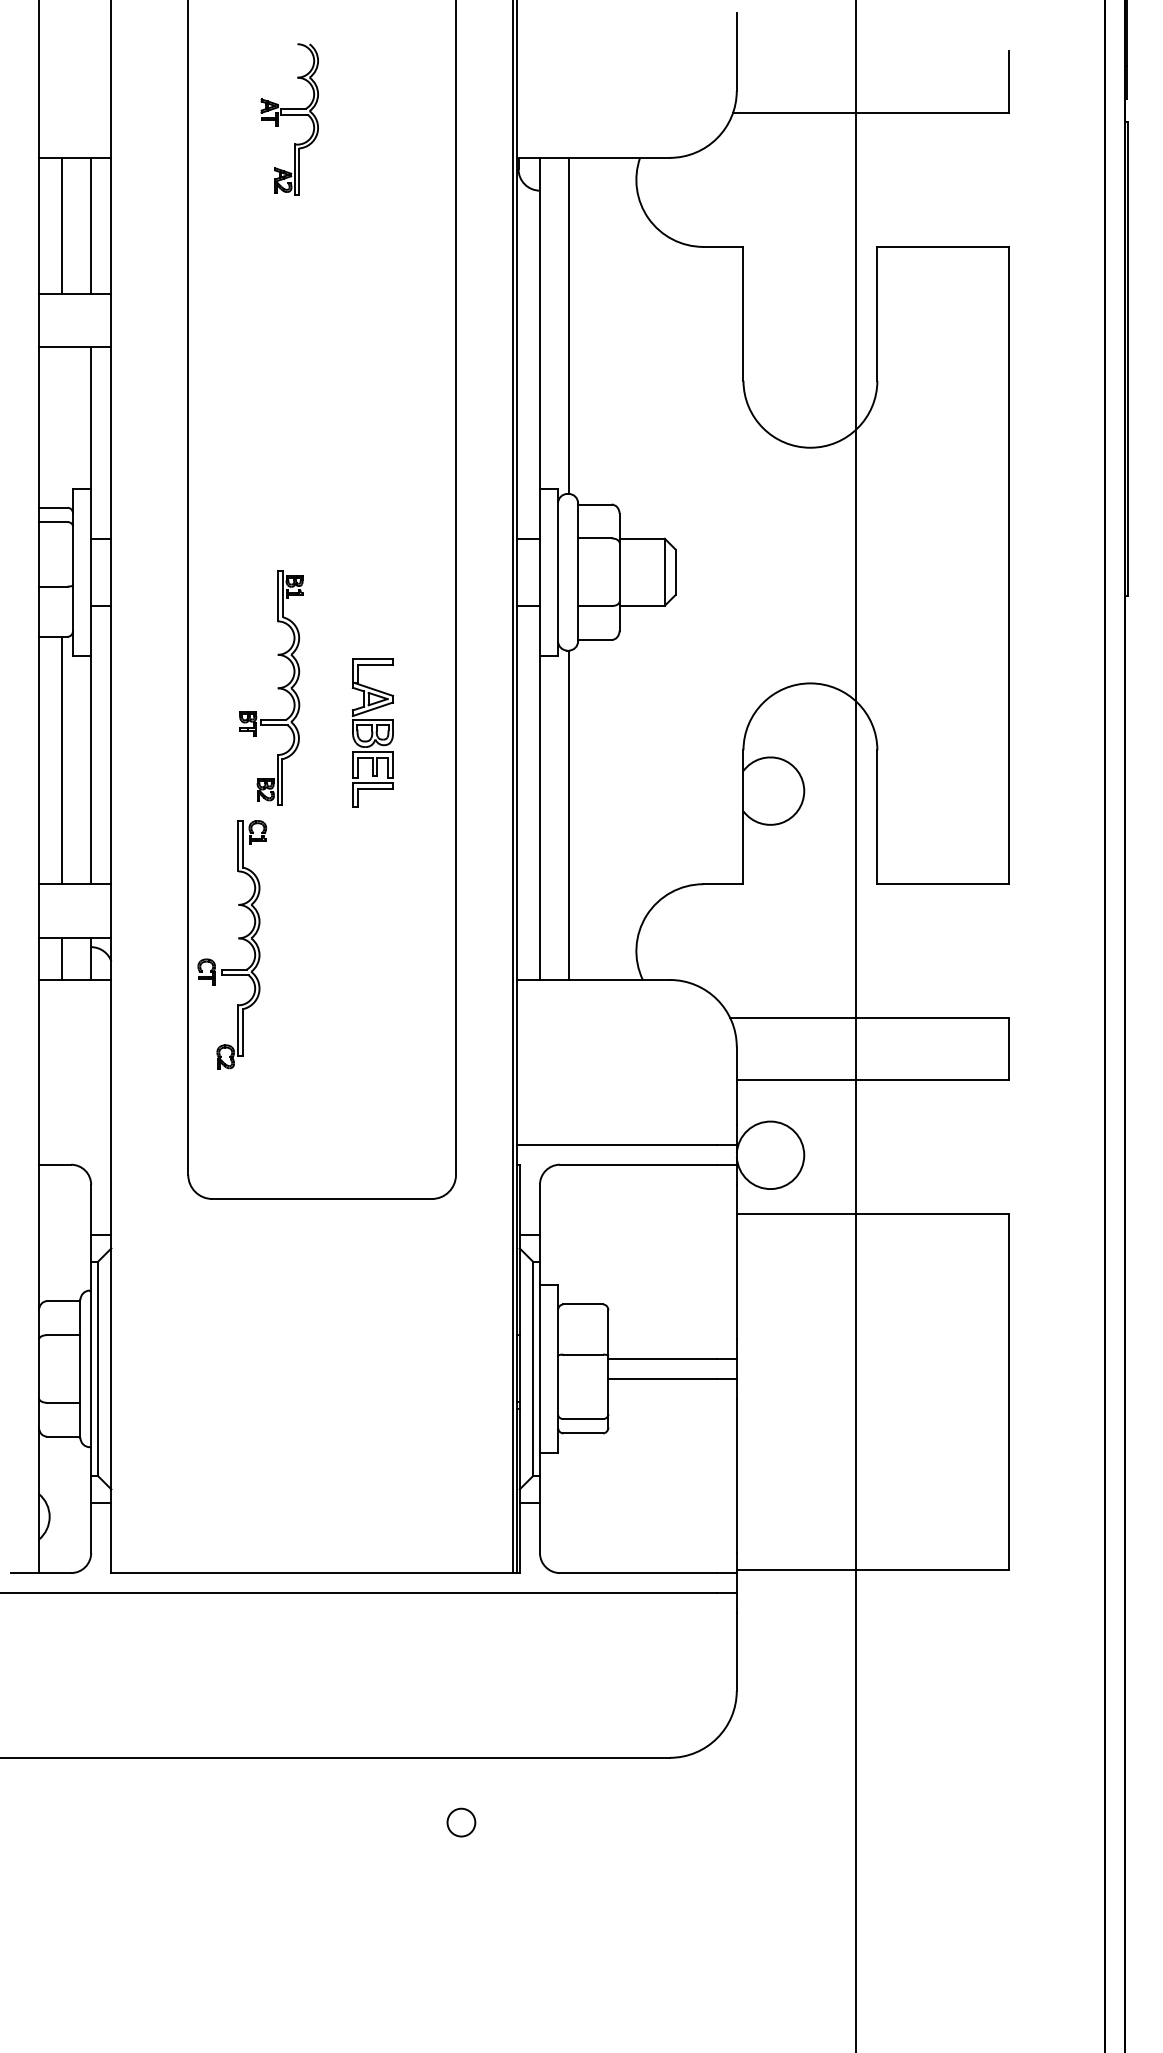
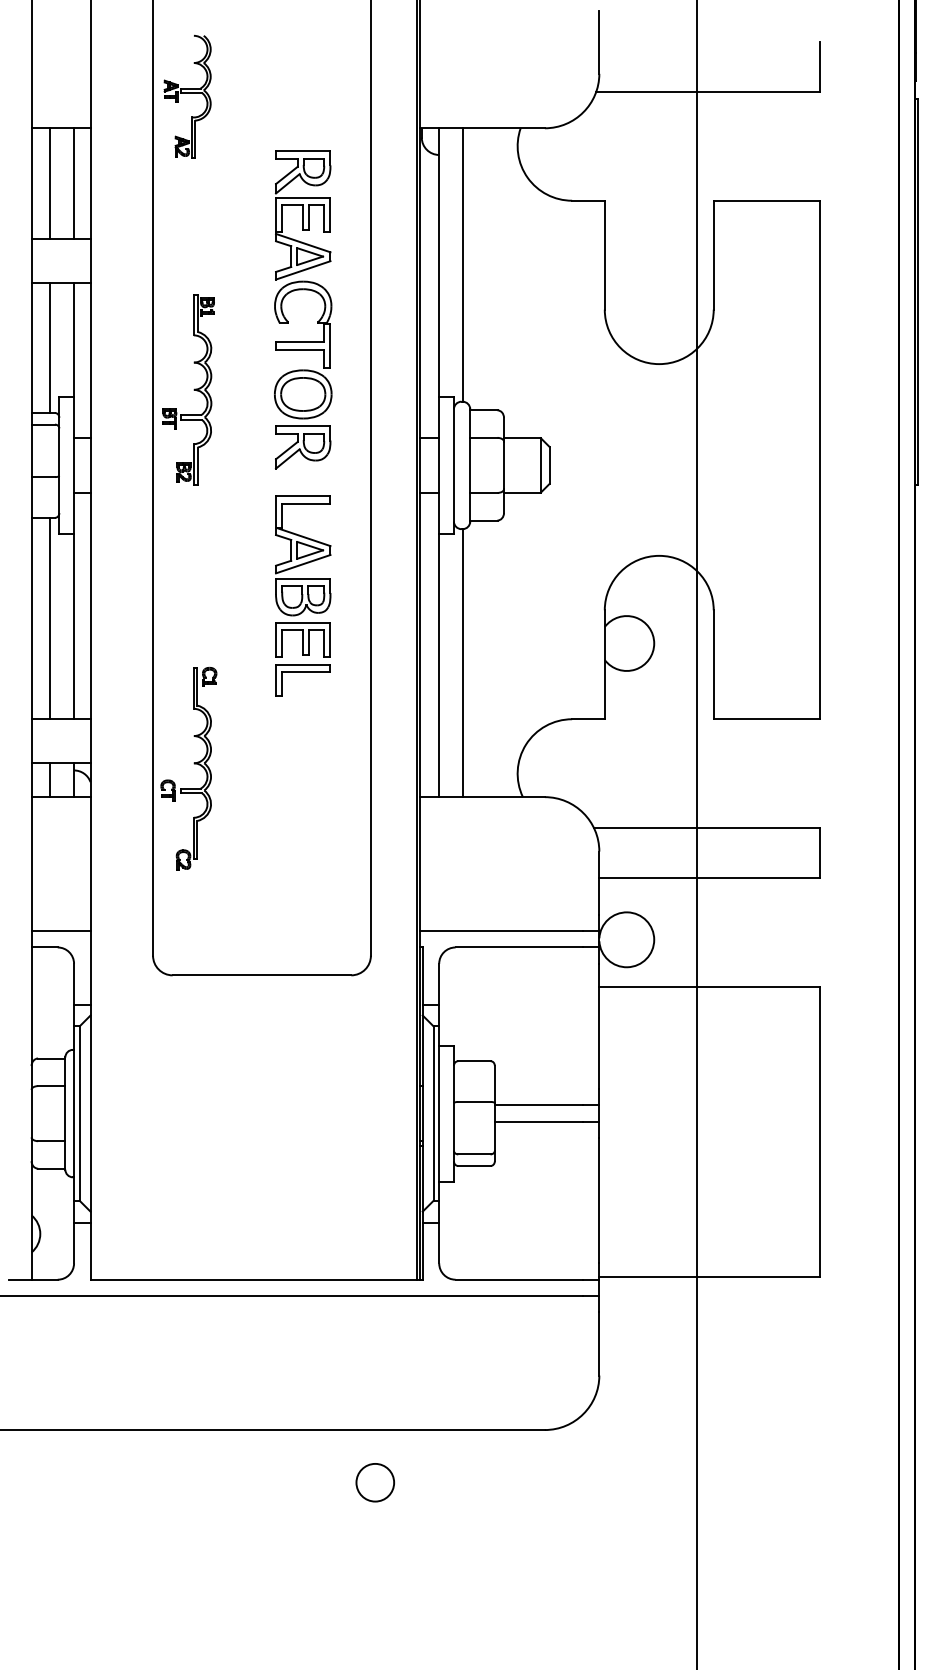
part: (289, 118) -> (187, 96), moved
part: (390, 395) -> (317, 321), added
line: (62, 427) -> (50, 347), added
part: (271, 687) -> (188, 389), moved
part: (373, 732) -> (303, 595), size x1.67
line: (74, 1145) -> (60, 931), added
circle: (461, 1822) -> (375, 1482), size x1.67

